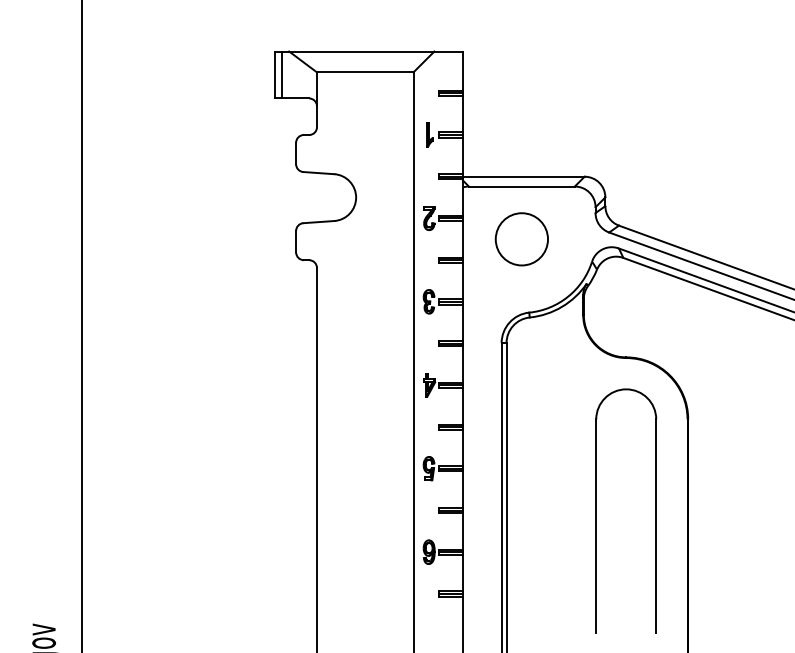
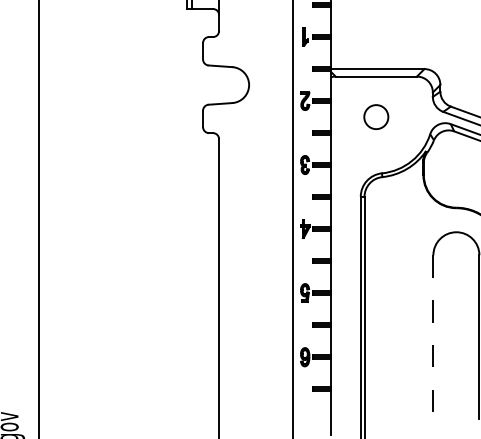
circle: (521, 239) -> (376, 117), size x0.6
line: (596, 526) -> (433, 337), solid -> dashed

